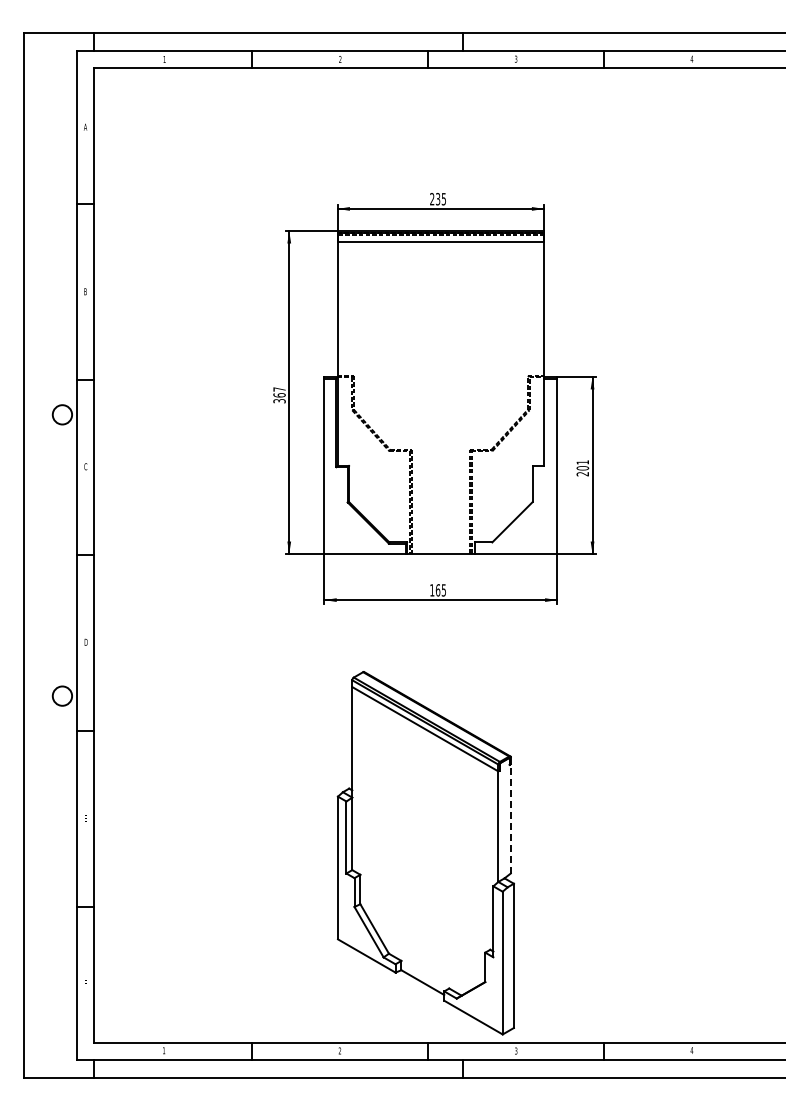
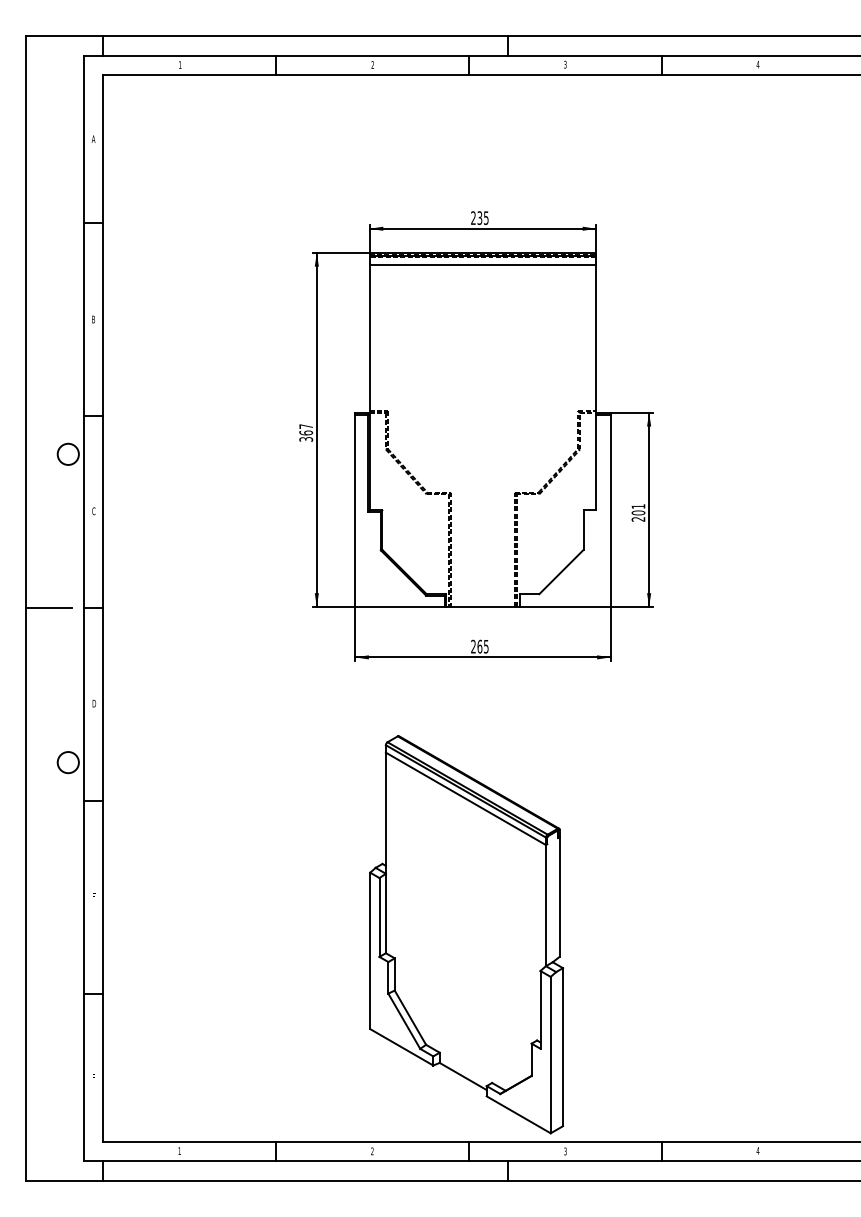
line: (44, 555) -> (48, 608), added
text: (432, 590) -> (473, 646), 165 -> 265
line: (510, 818) -> (559, 896), dashed -> solid

